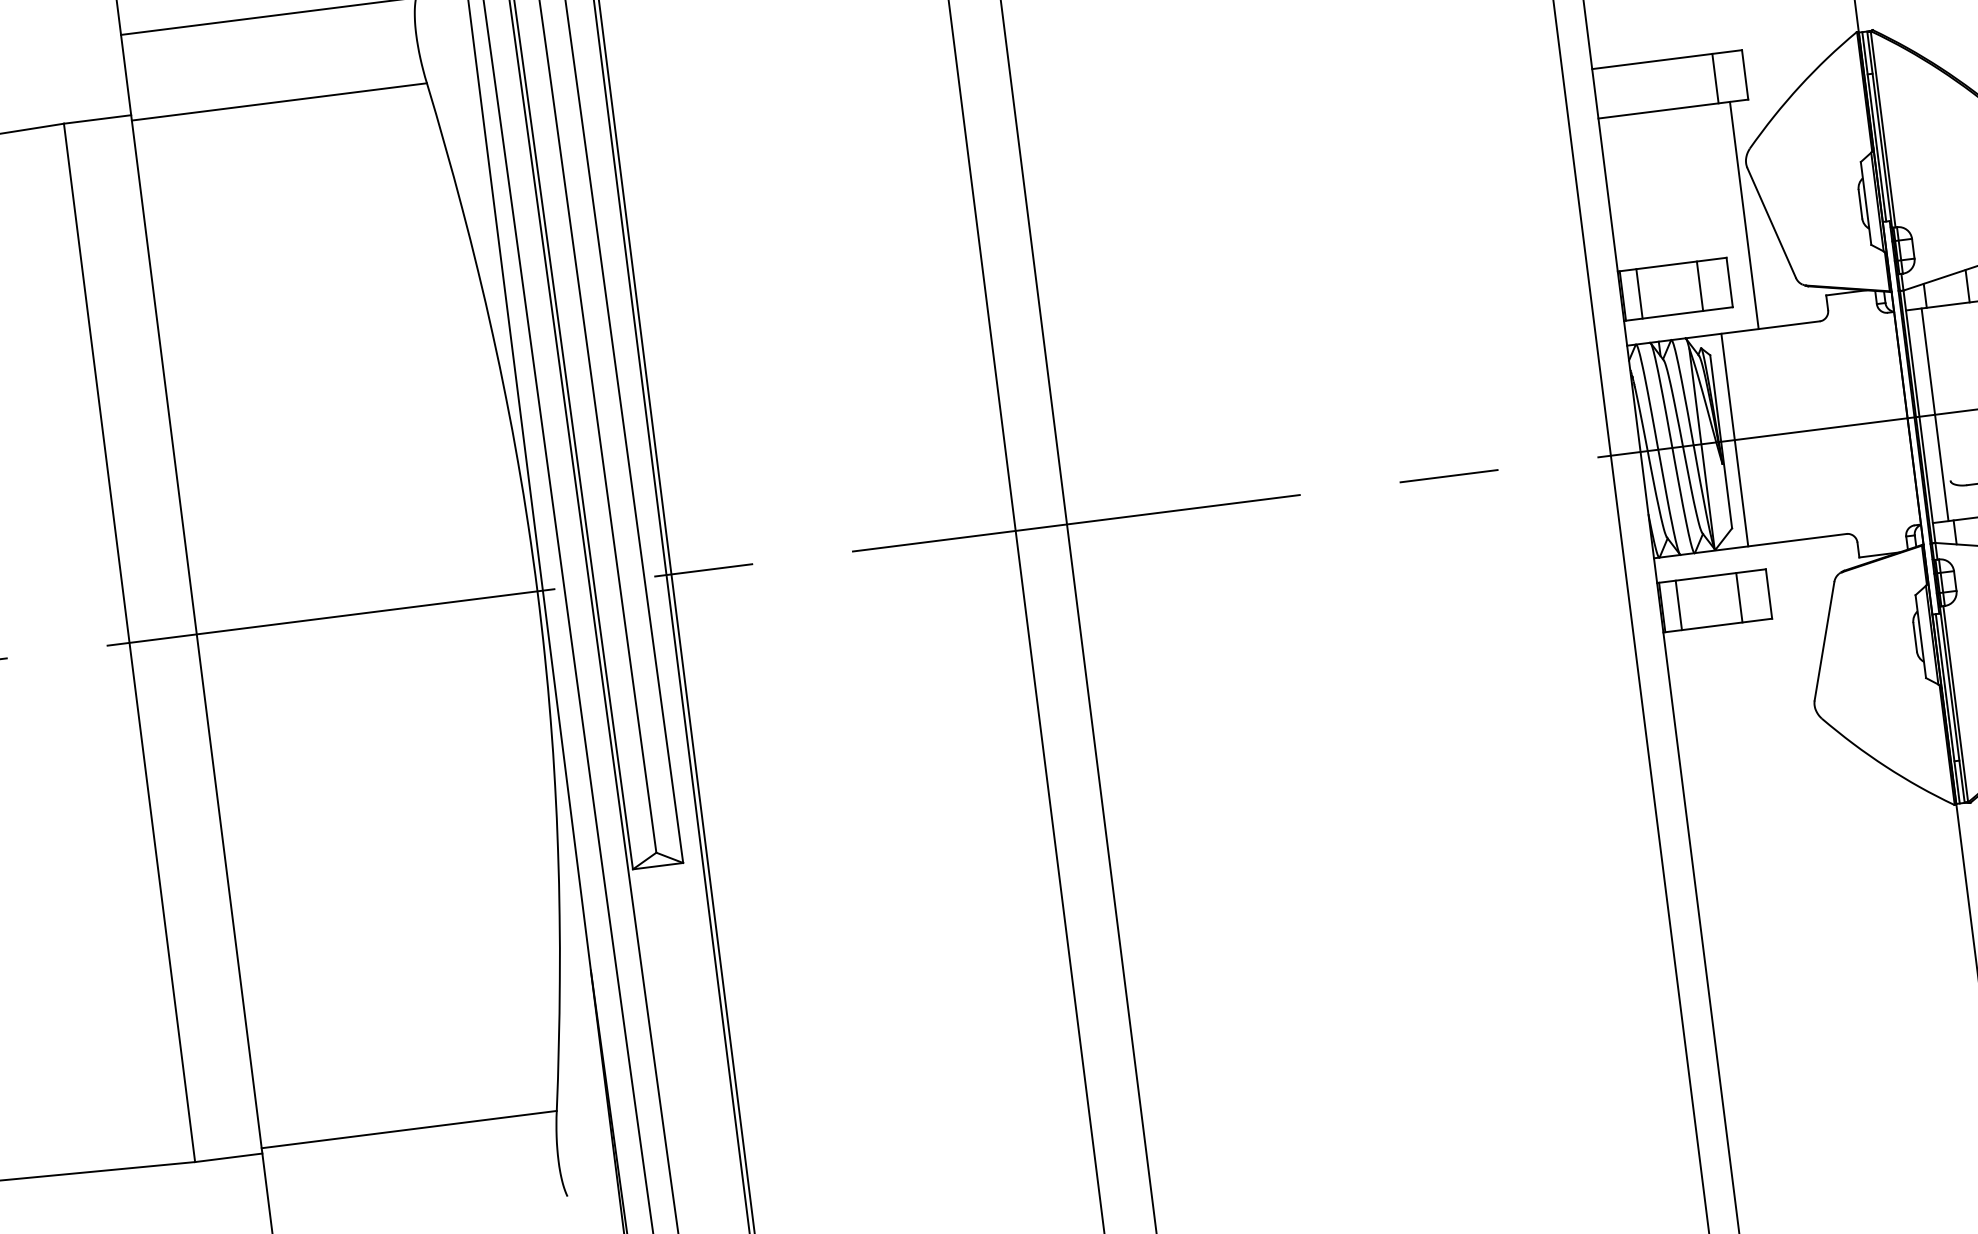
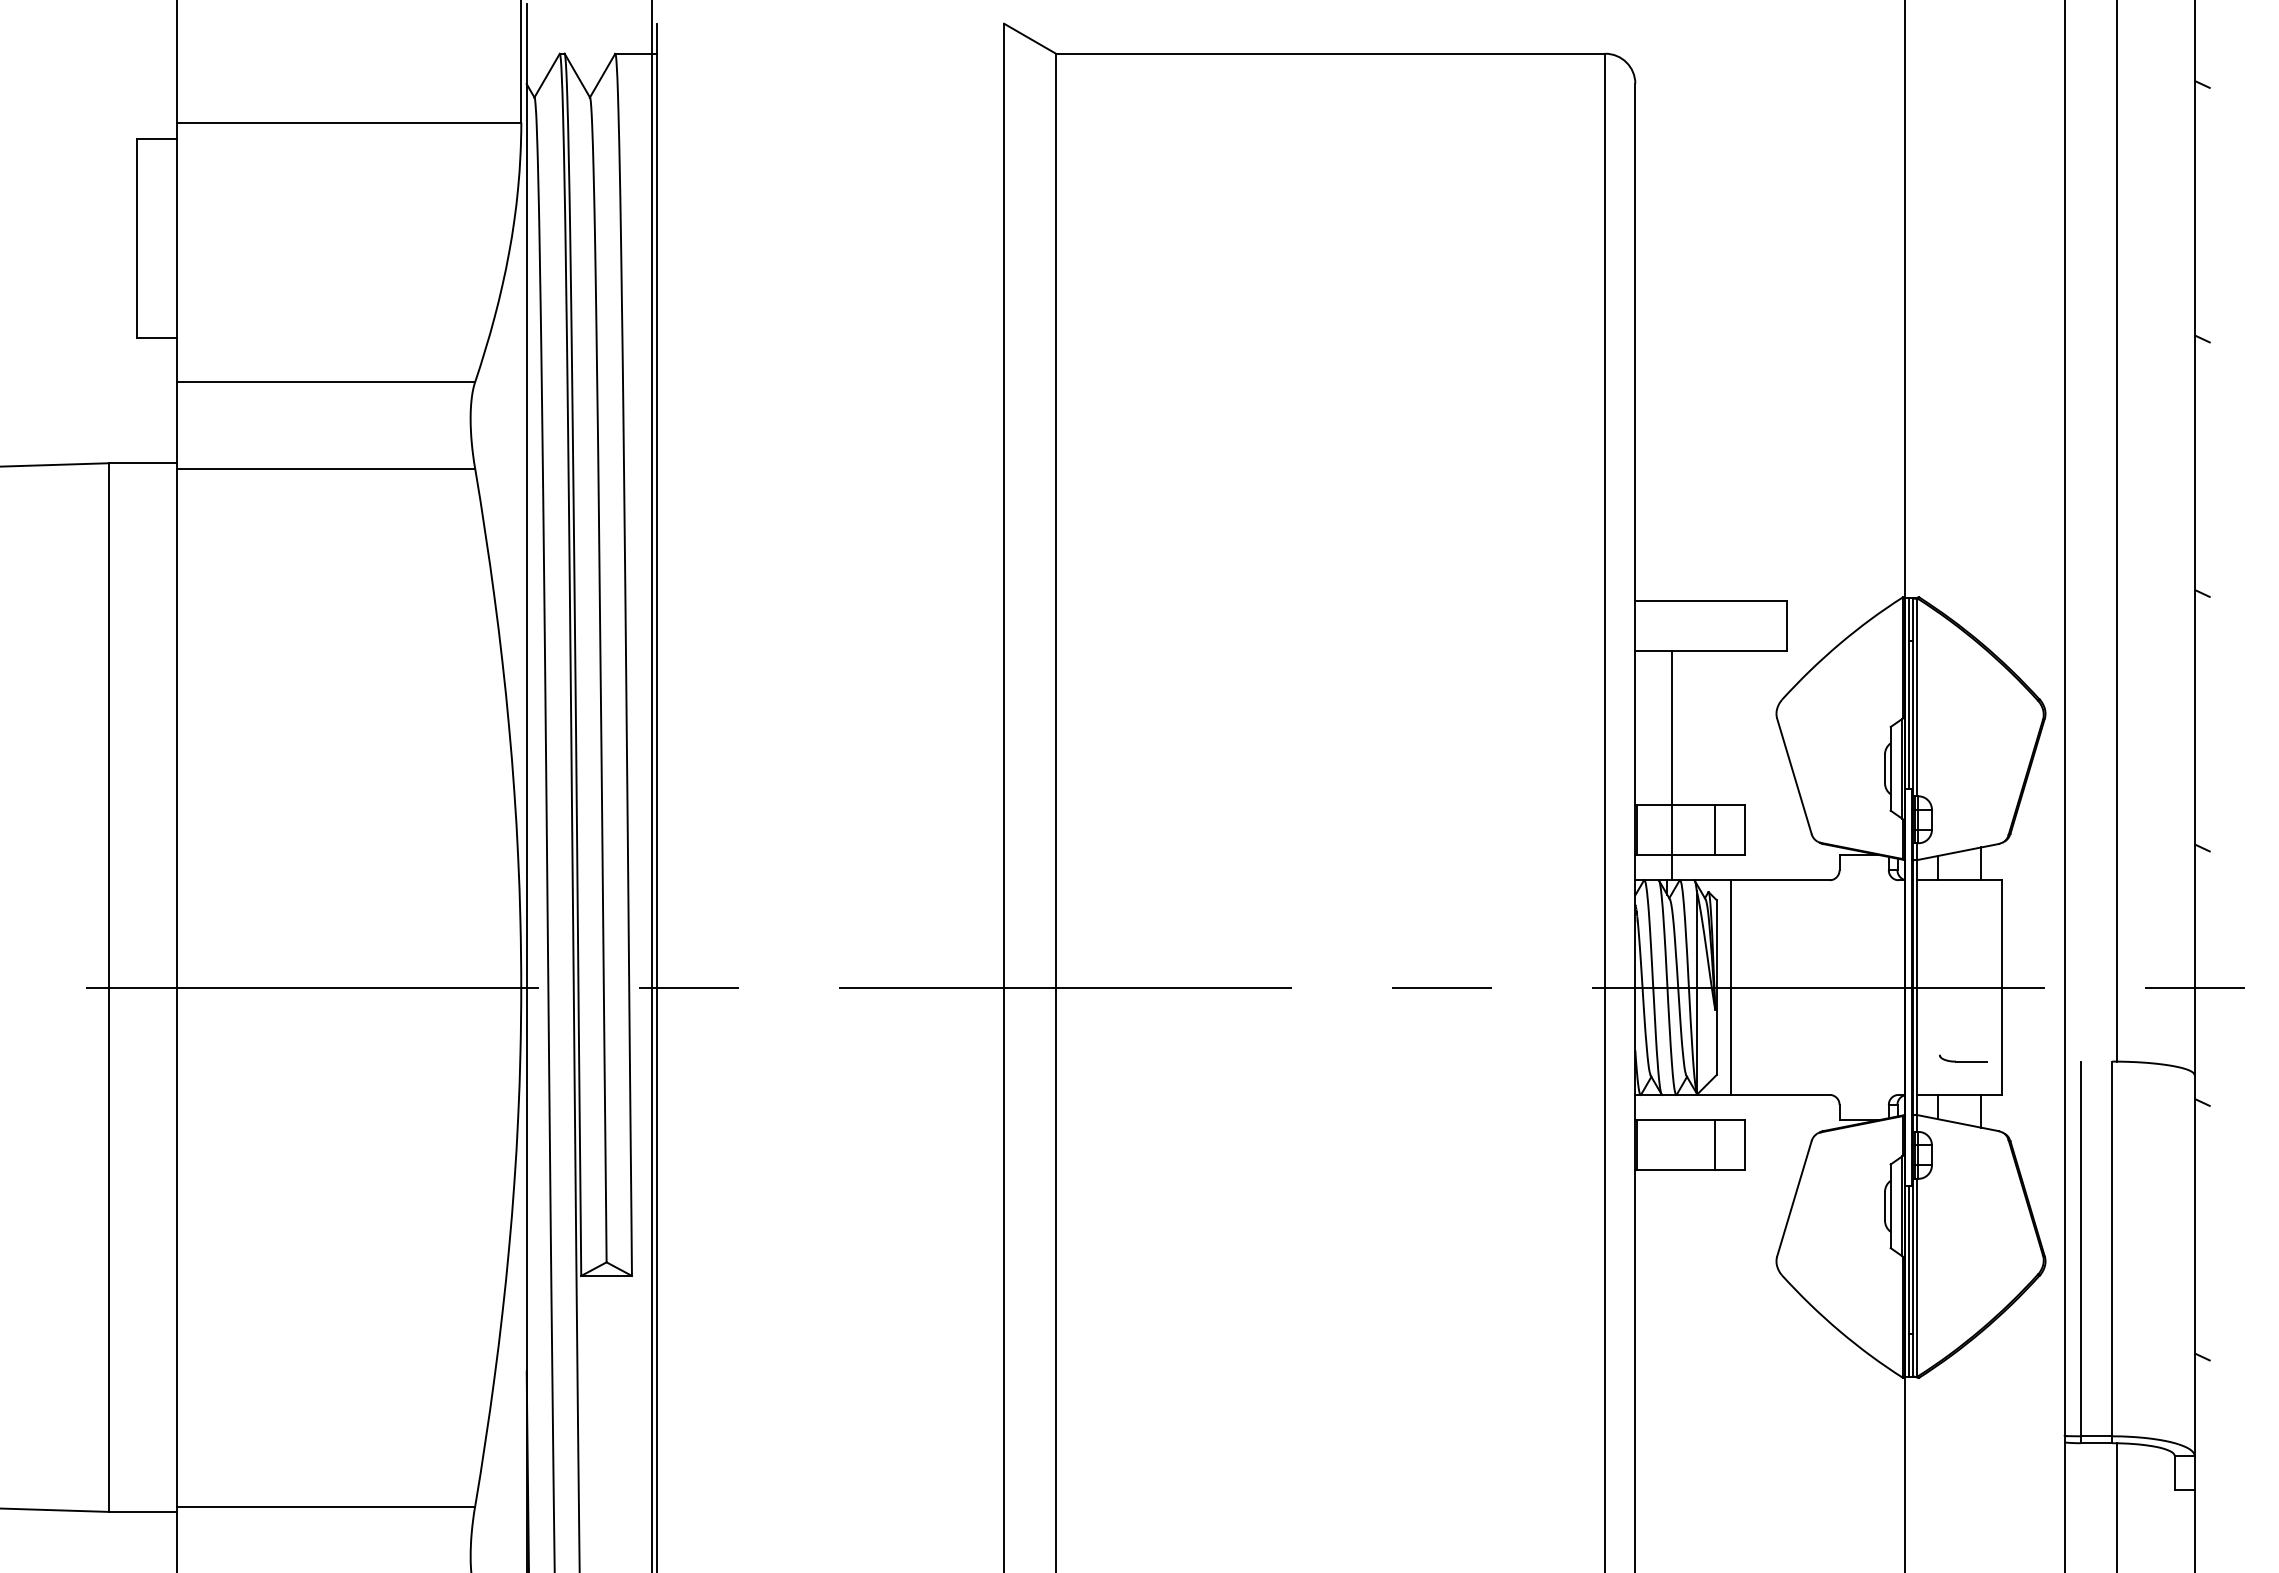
line: (1715, 78) -> (1756, 625), removed
line: (1744, 215) -> (1672, 765), moved
line: (1639, 294) -> (1654, 830), removed
line: (1934, 414) -> (1932, 987), removed
line: (1679, 604) -> (1654, 1144), removed

